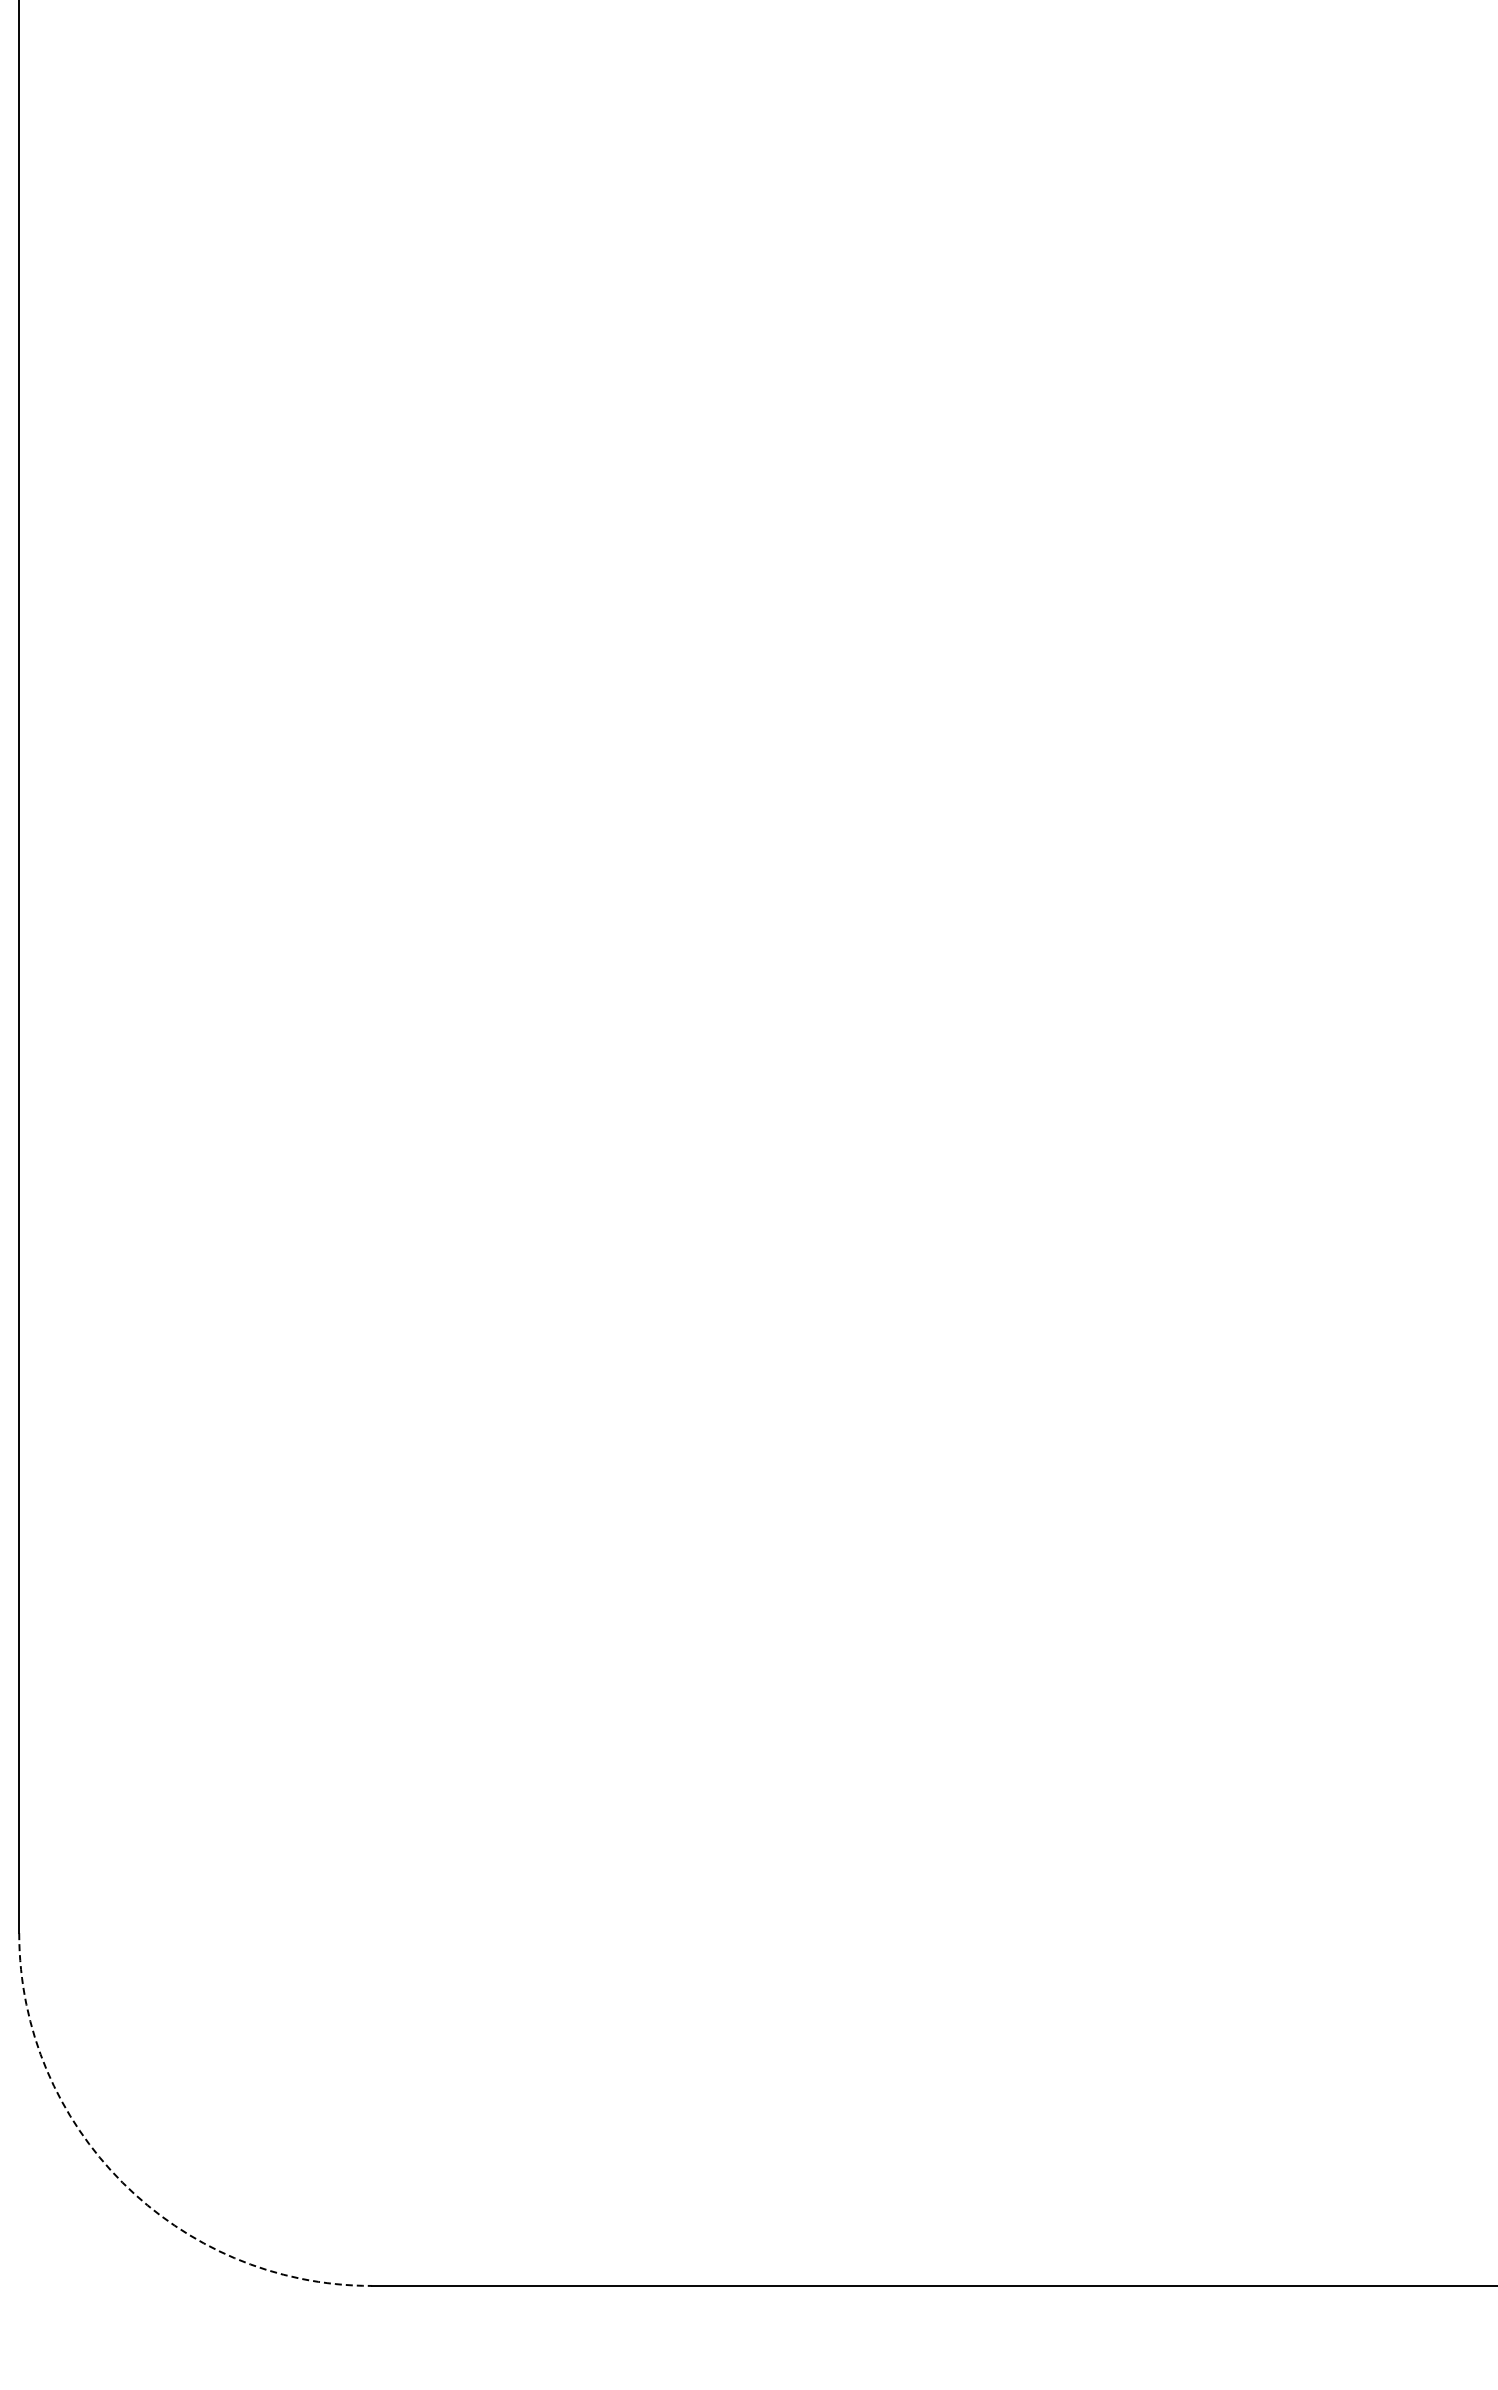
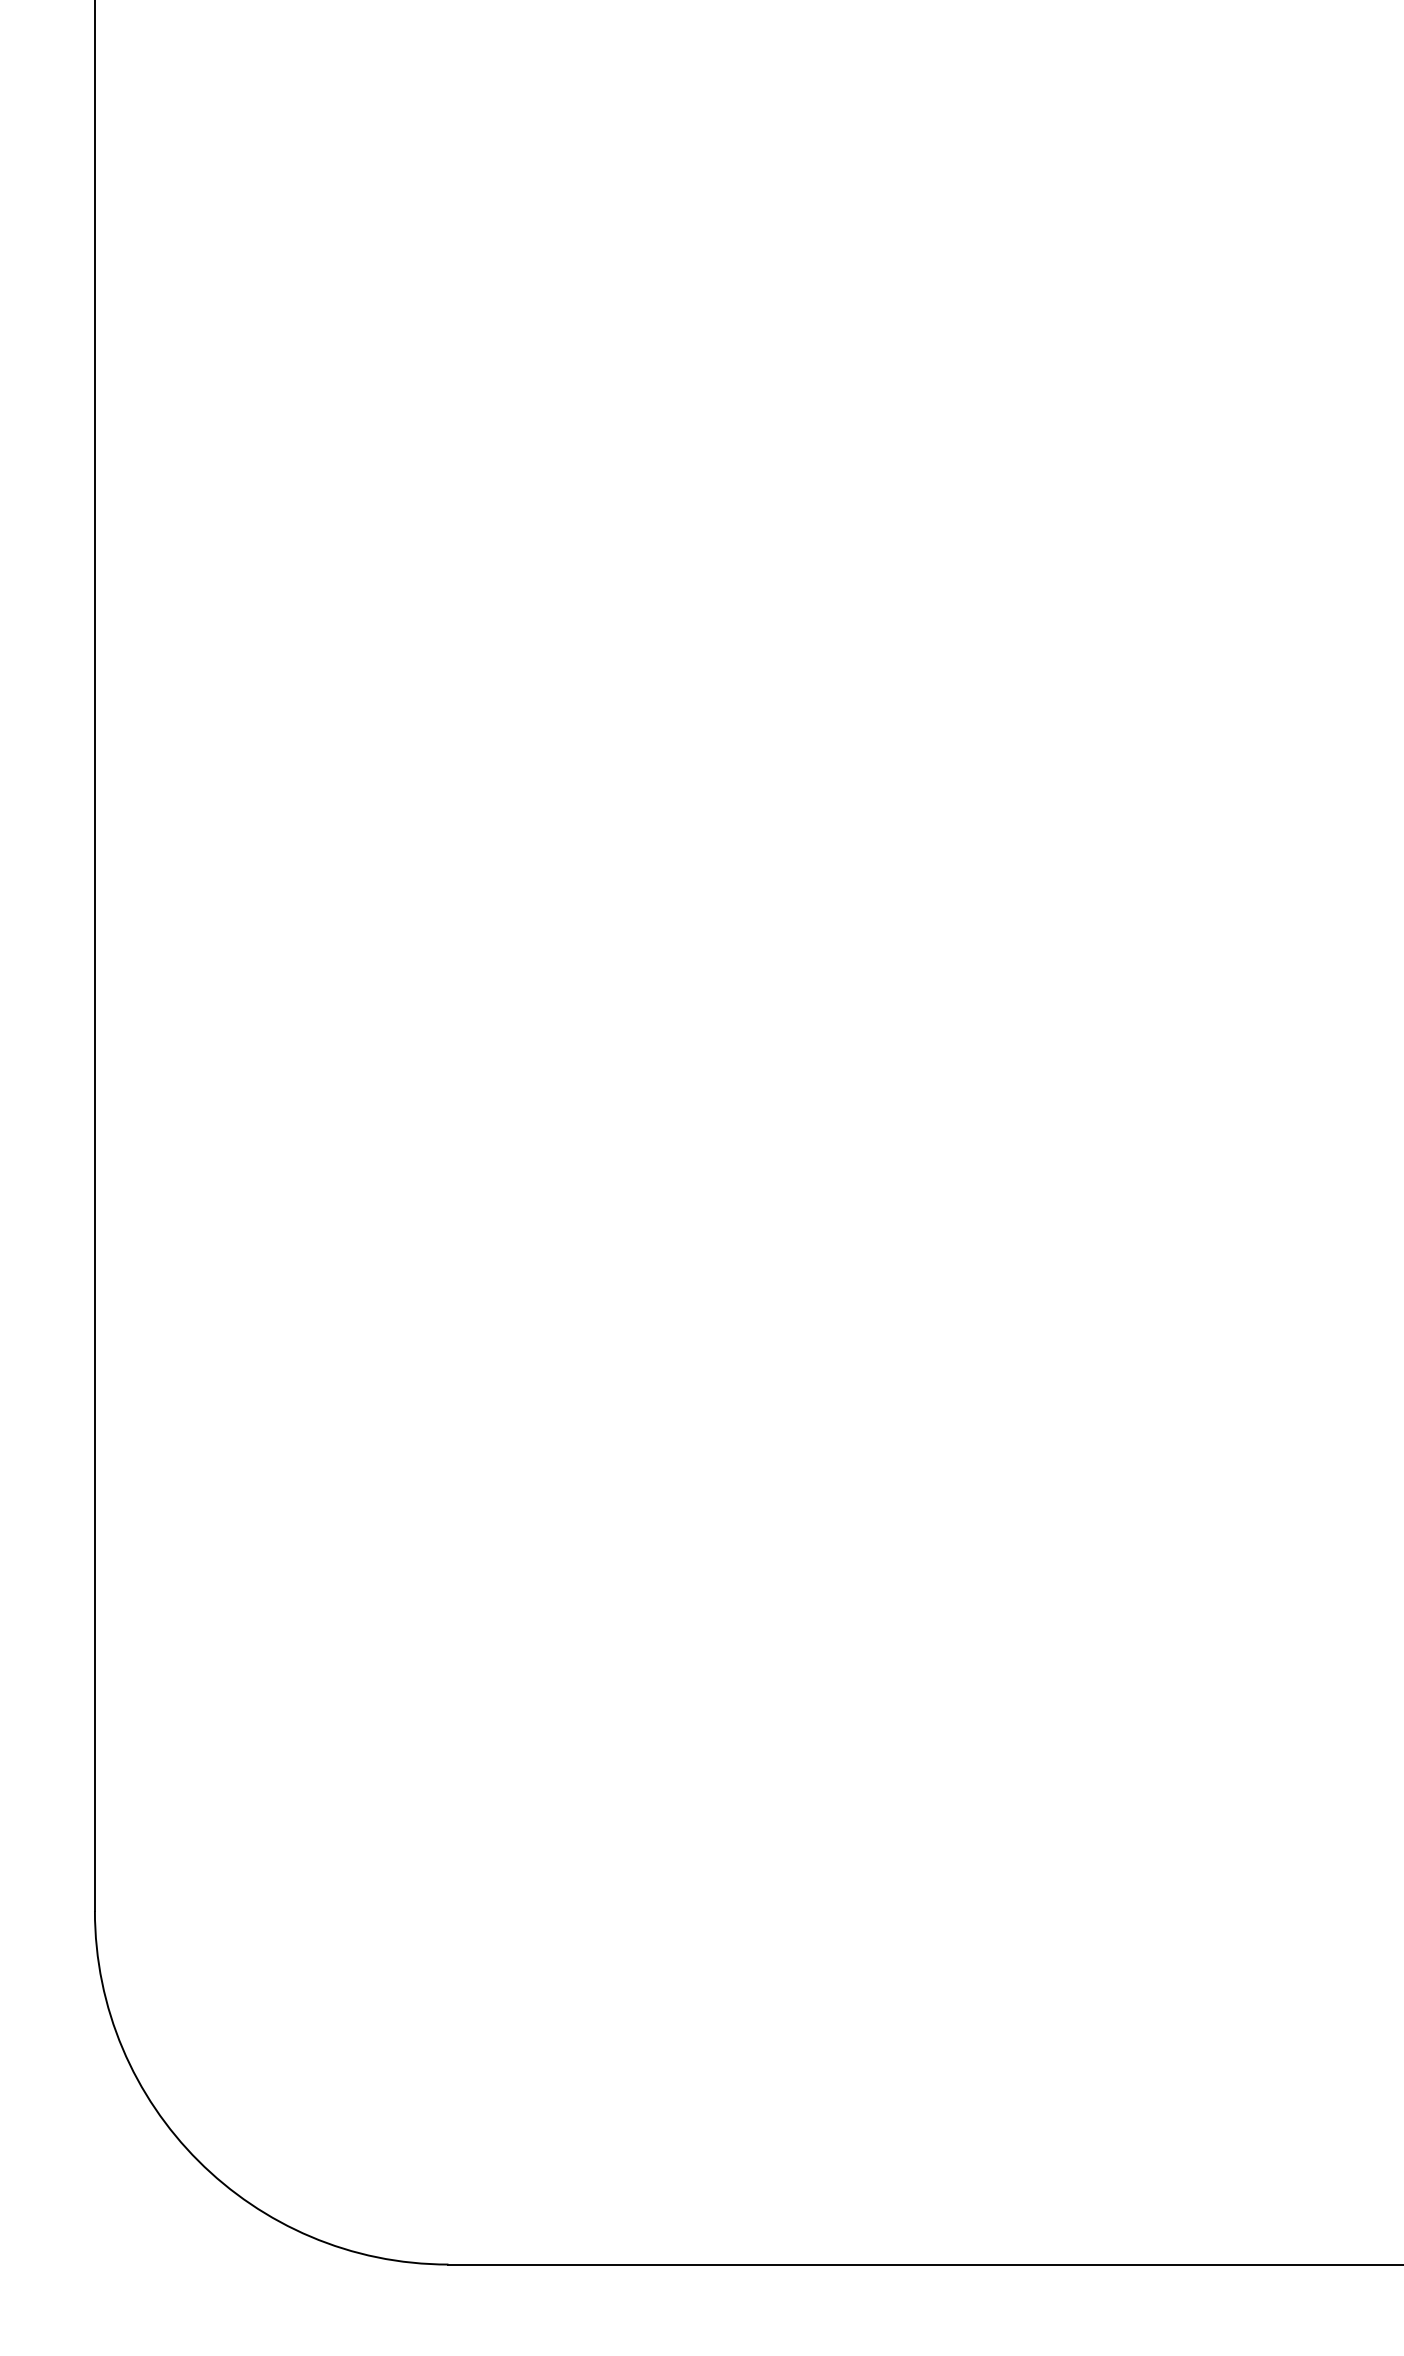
arc: (122, 2182) -> (198, 2160), dashed -> solid

